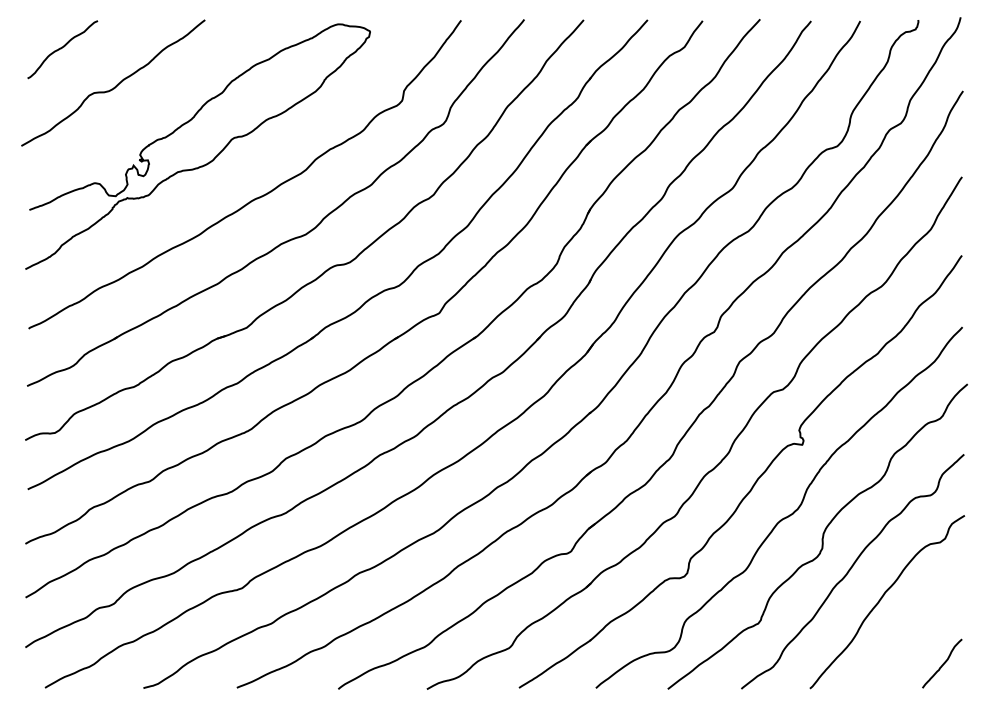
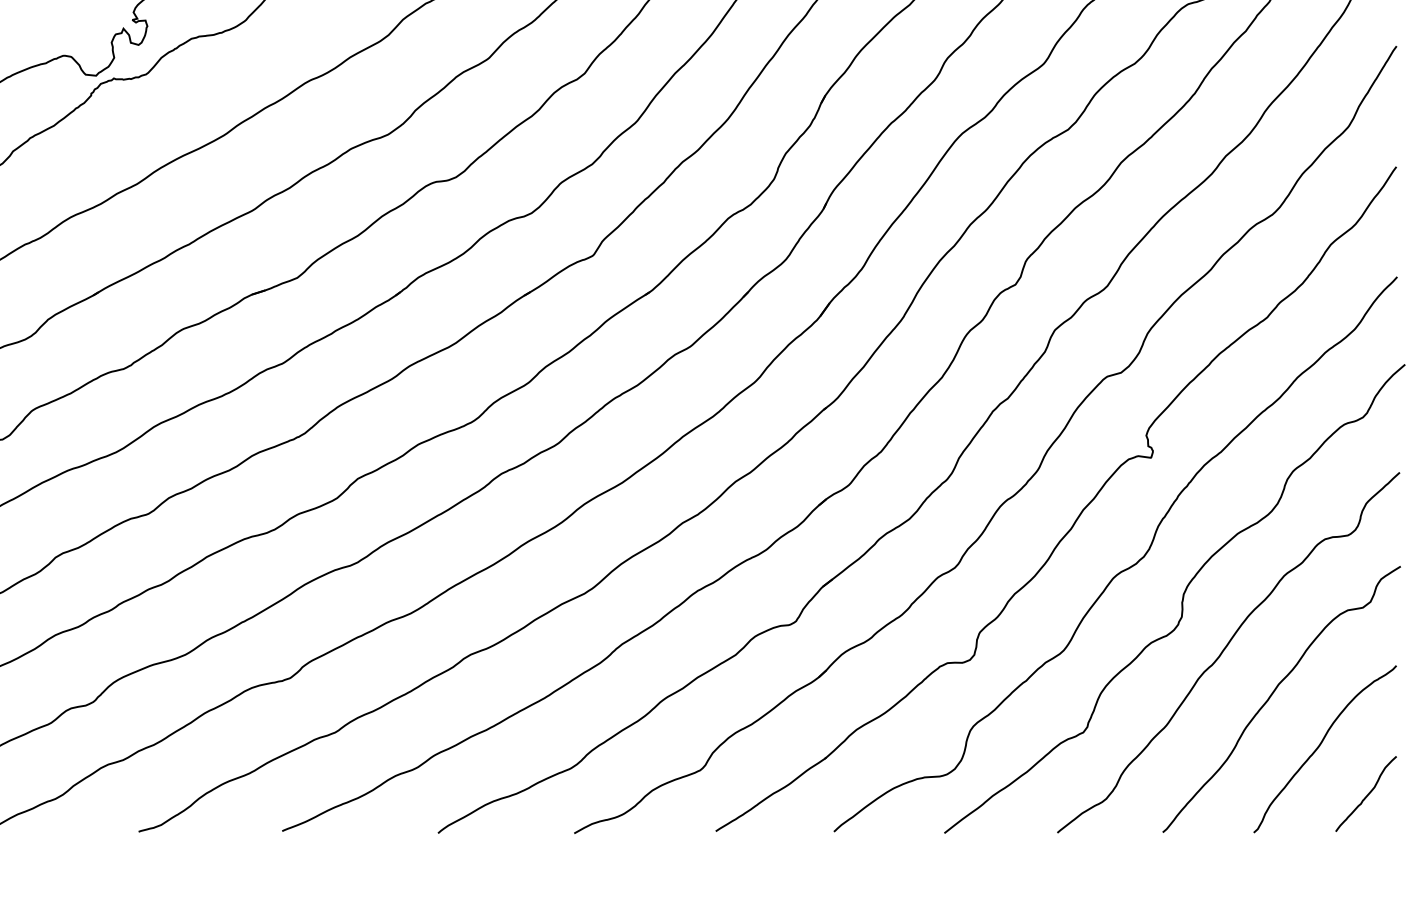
curve: (912, 633) -> (1320, 747), added

